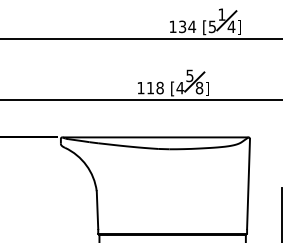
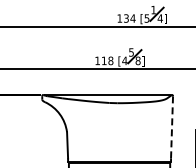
line: (249, 182) -> (172, 126), solid -> dashed

